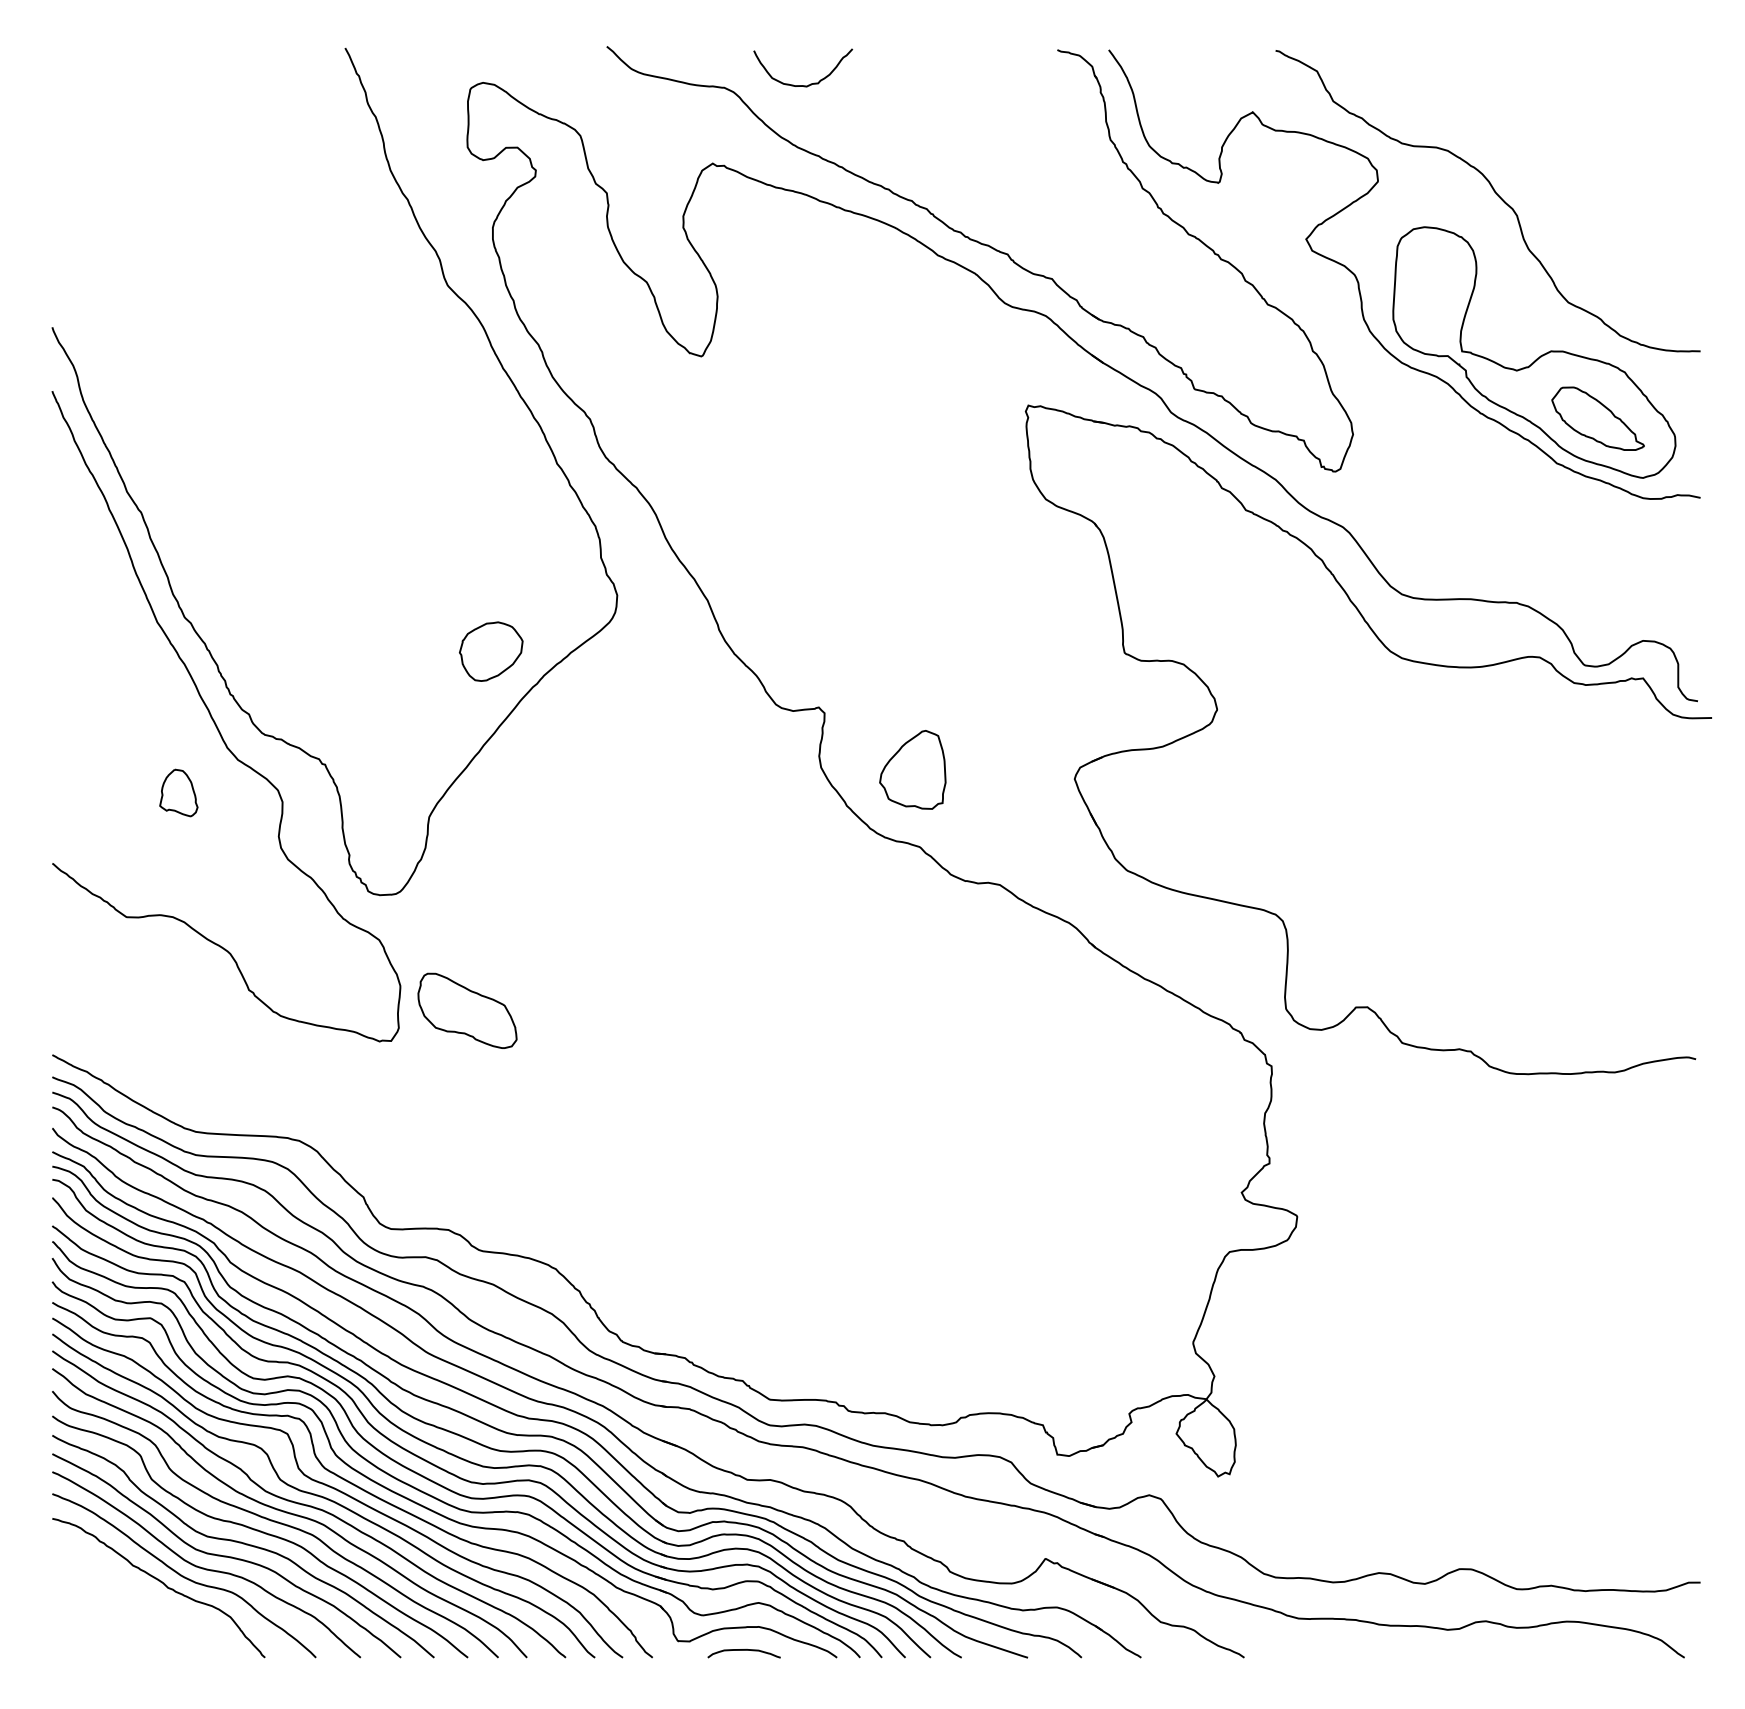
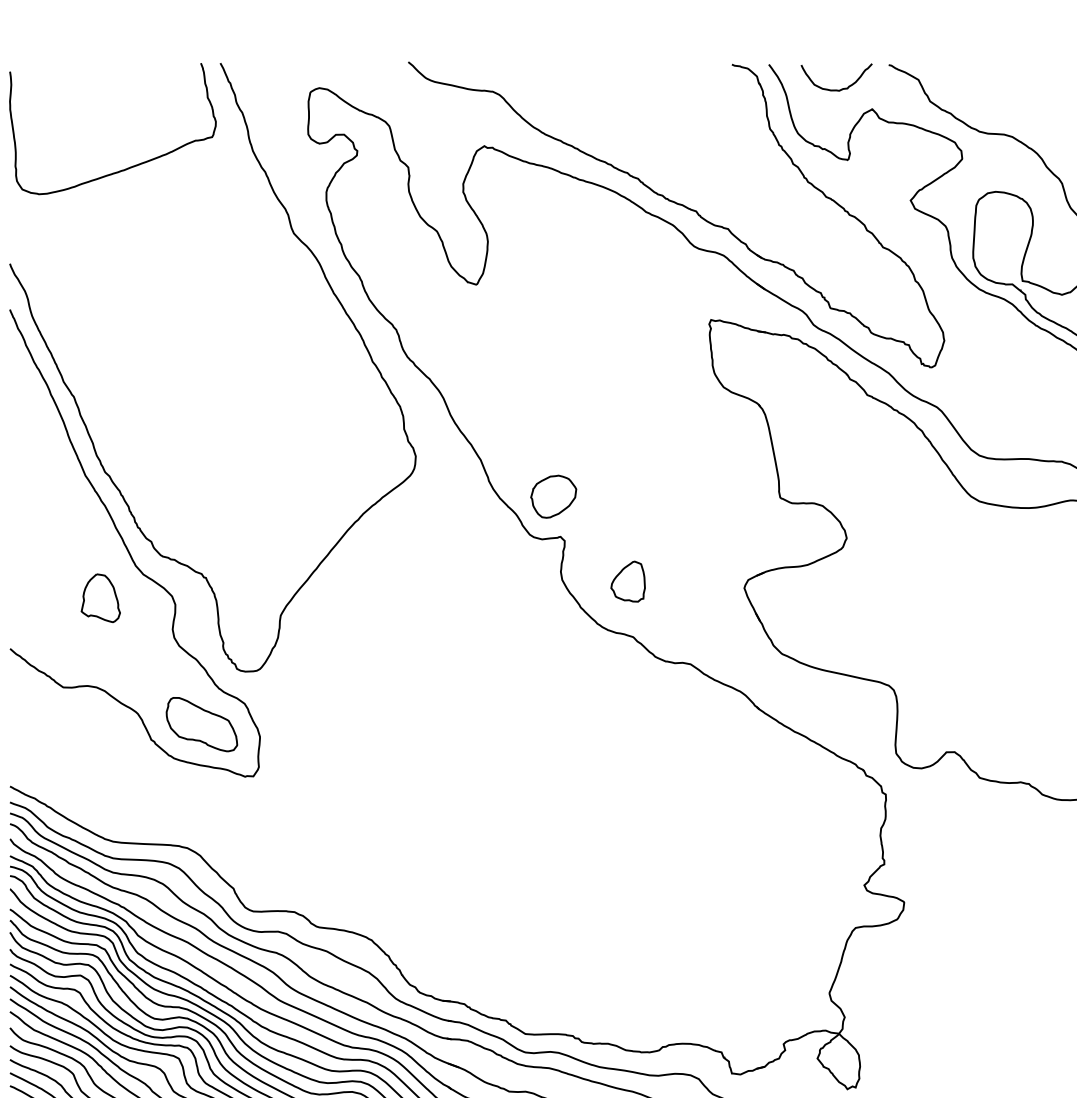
curve: (810, 83) -> (841, 88), moved
curve: (219, 192) -> (130, 166), added
part: (491, 651) -> (553, 496), moved
part: (912, 769) -> (627, 581), size x0.71
part: (178, 792) -> (100, 597), size x1.43
part: (467, 1010) -> (201, 724), moved

